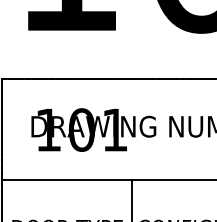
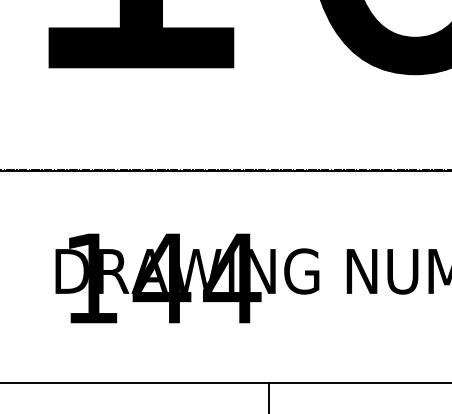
text: (98, 129) -> (197, 277), 101 -> 144

